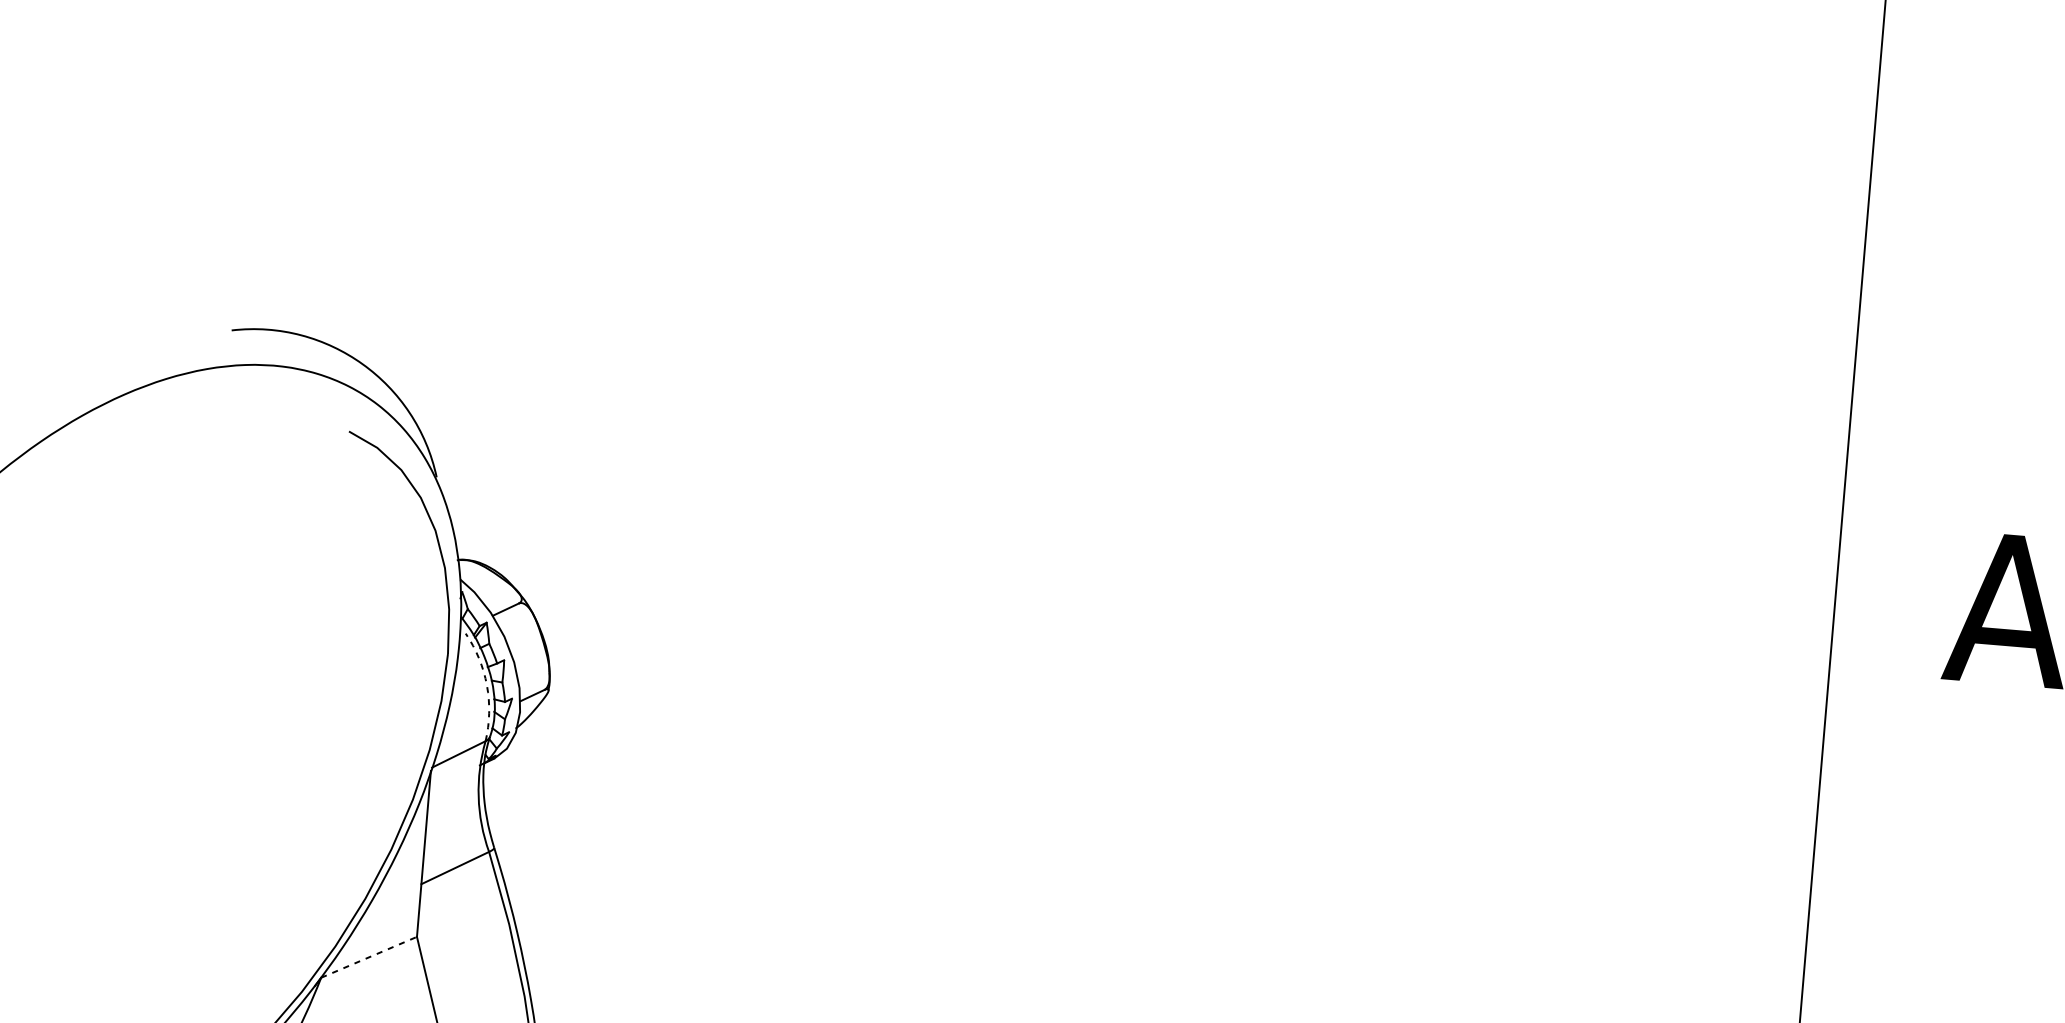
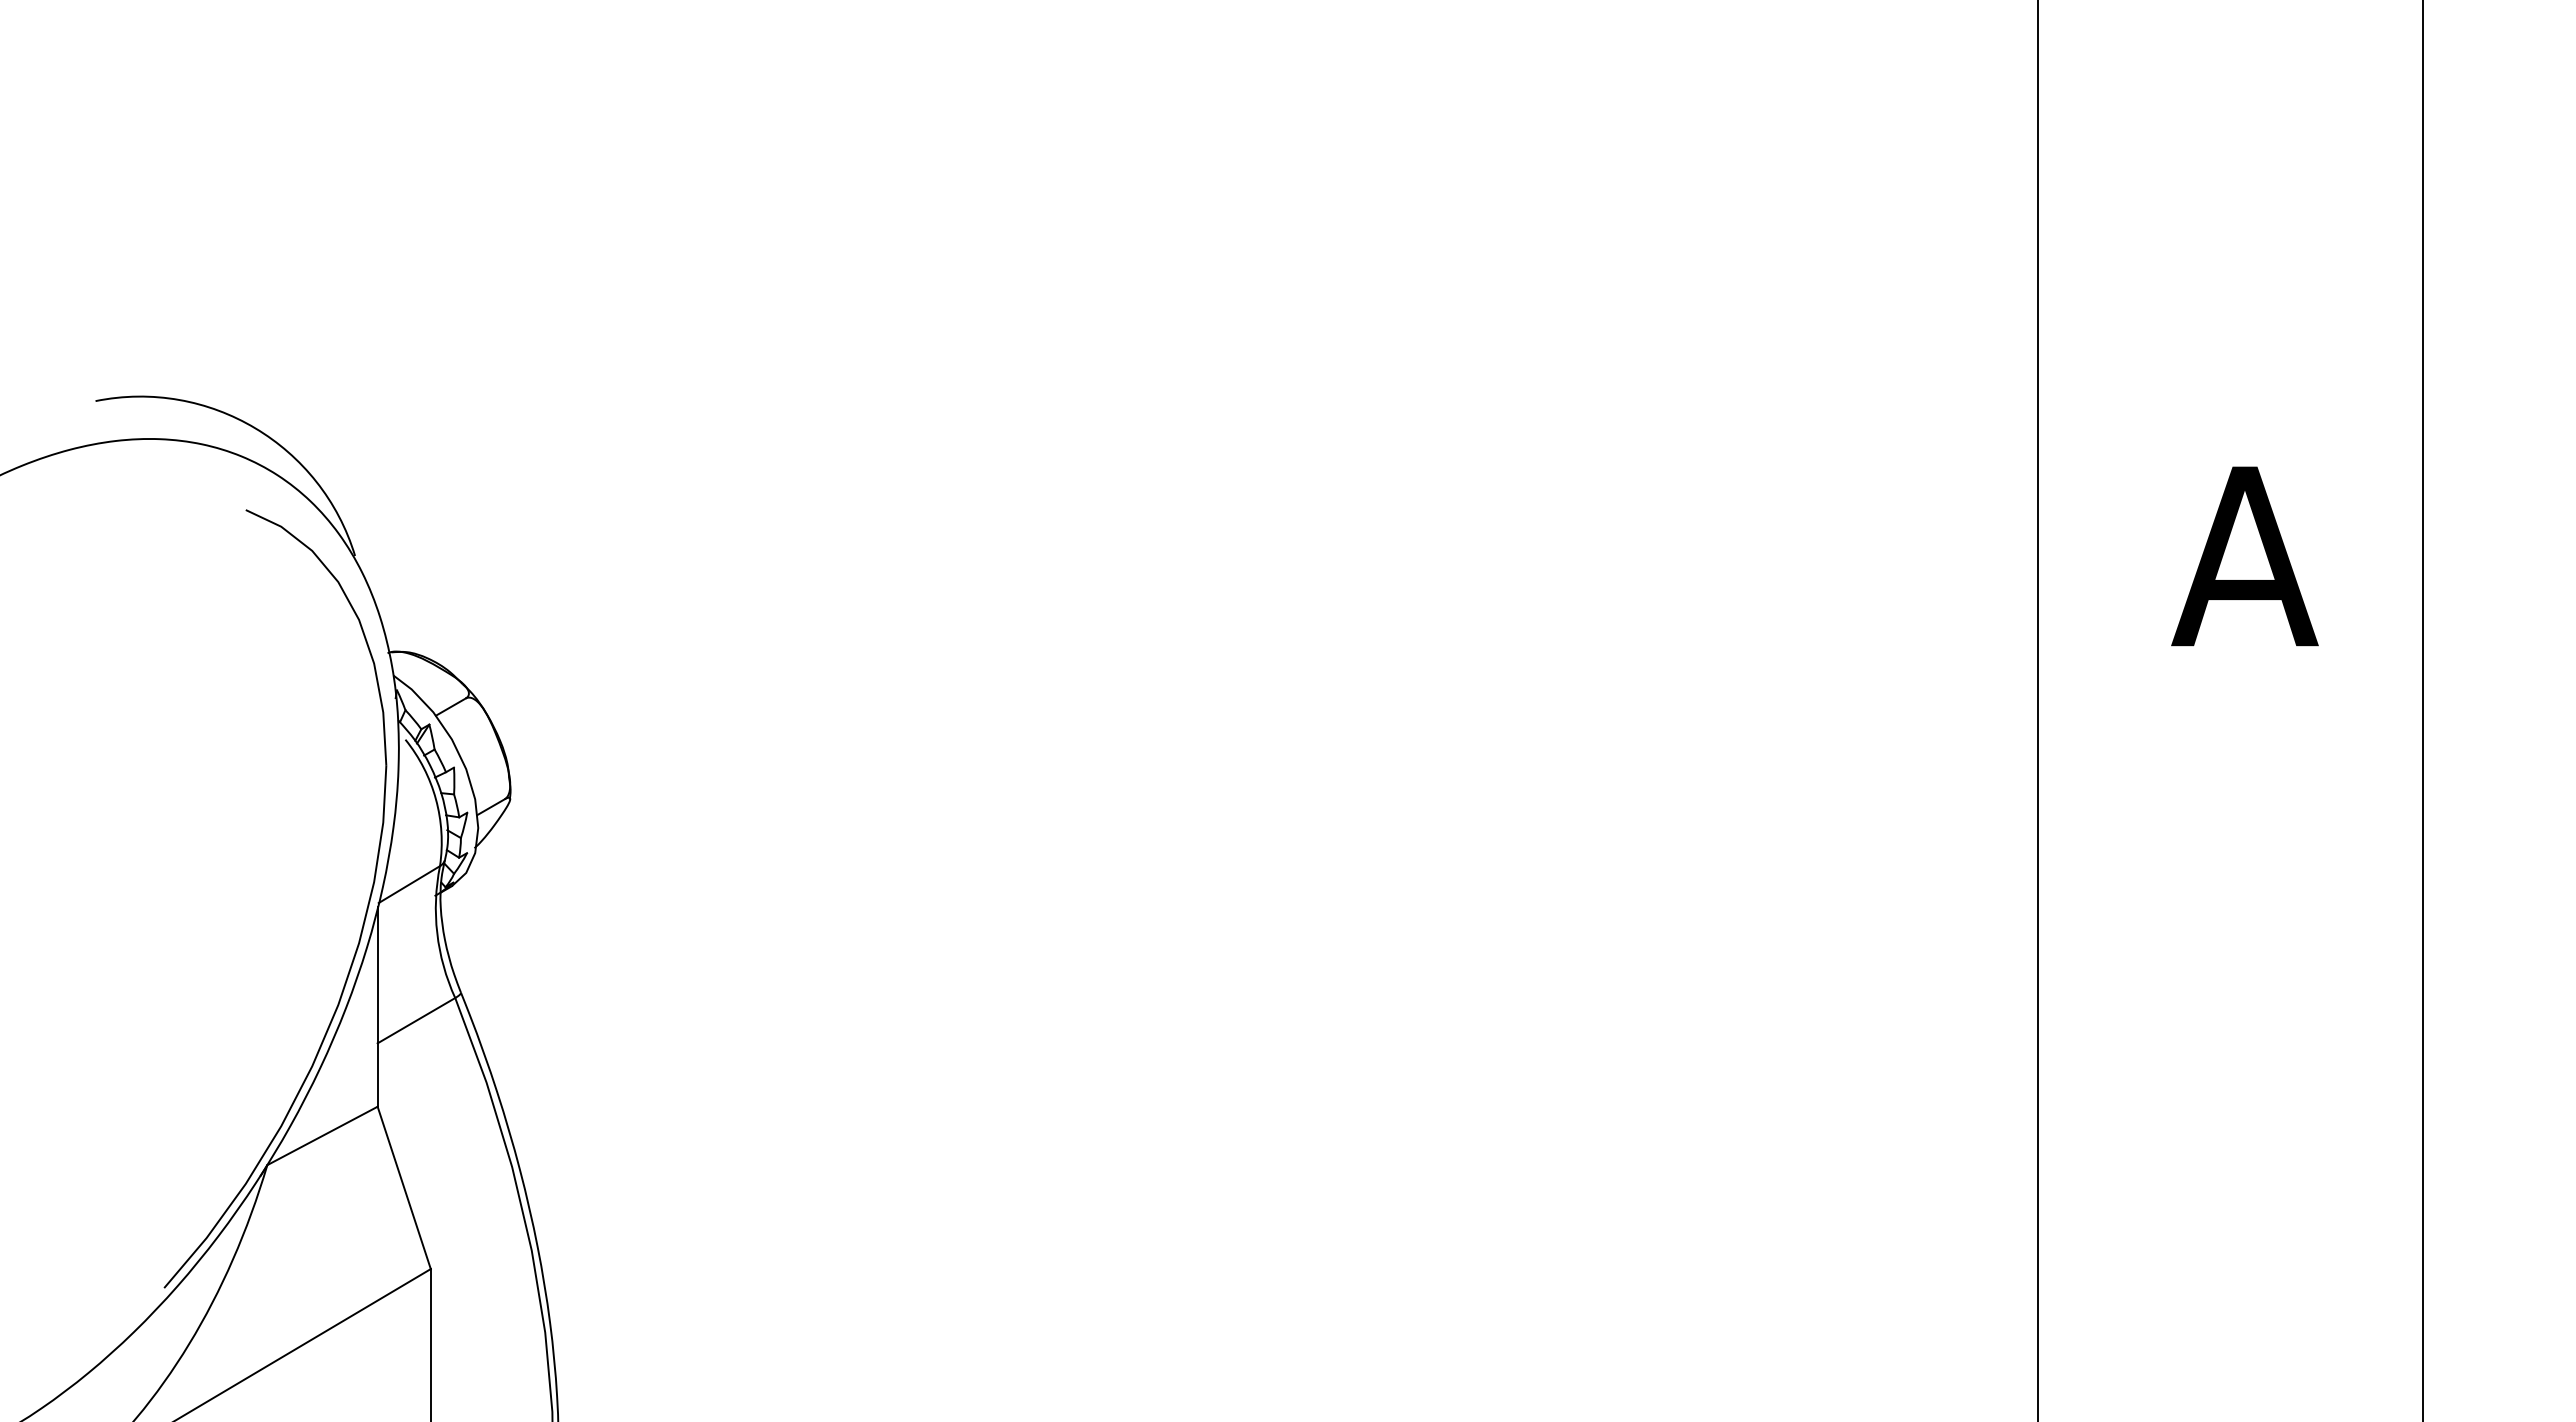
arc: (486, 685) -> (435, 799), dashed -> solid
line: (369, 956) -> (322, 1135), dashed -> solid

